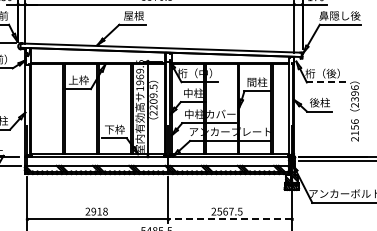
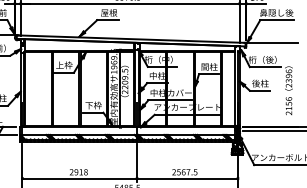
line: (336, 52) -> (273, 42), added
line: (325, 82) -> (264, 67), dashed -> solid
line: (230, 219) -> (187, 178), dashed -> solid

